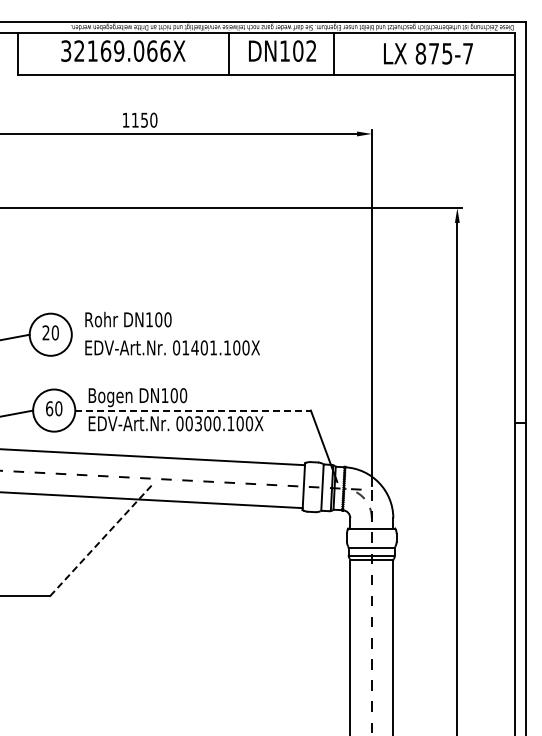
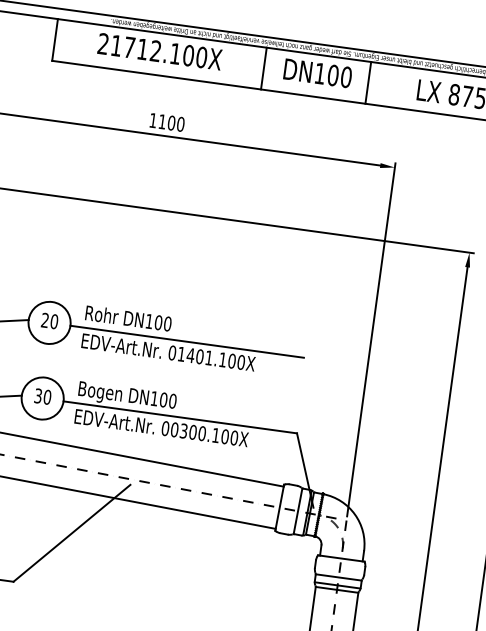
text: (115, 50) -> (152, 50), 32169.066X -> 21712.100X
text: (311, 50) -> (346, 76), DN102 -> DN100
text: (144, 119) -> (171, 122), 1150 -> 1100
line: (189, 334) -> (187, 341), added
text: (49, 408) -> (38, 395), 60 -> 30
line: (193, 410) -> (180, 417), dashed -> solid
line: (101, 540) -> (71, 533), dashed -> solid

